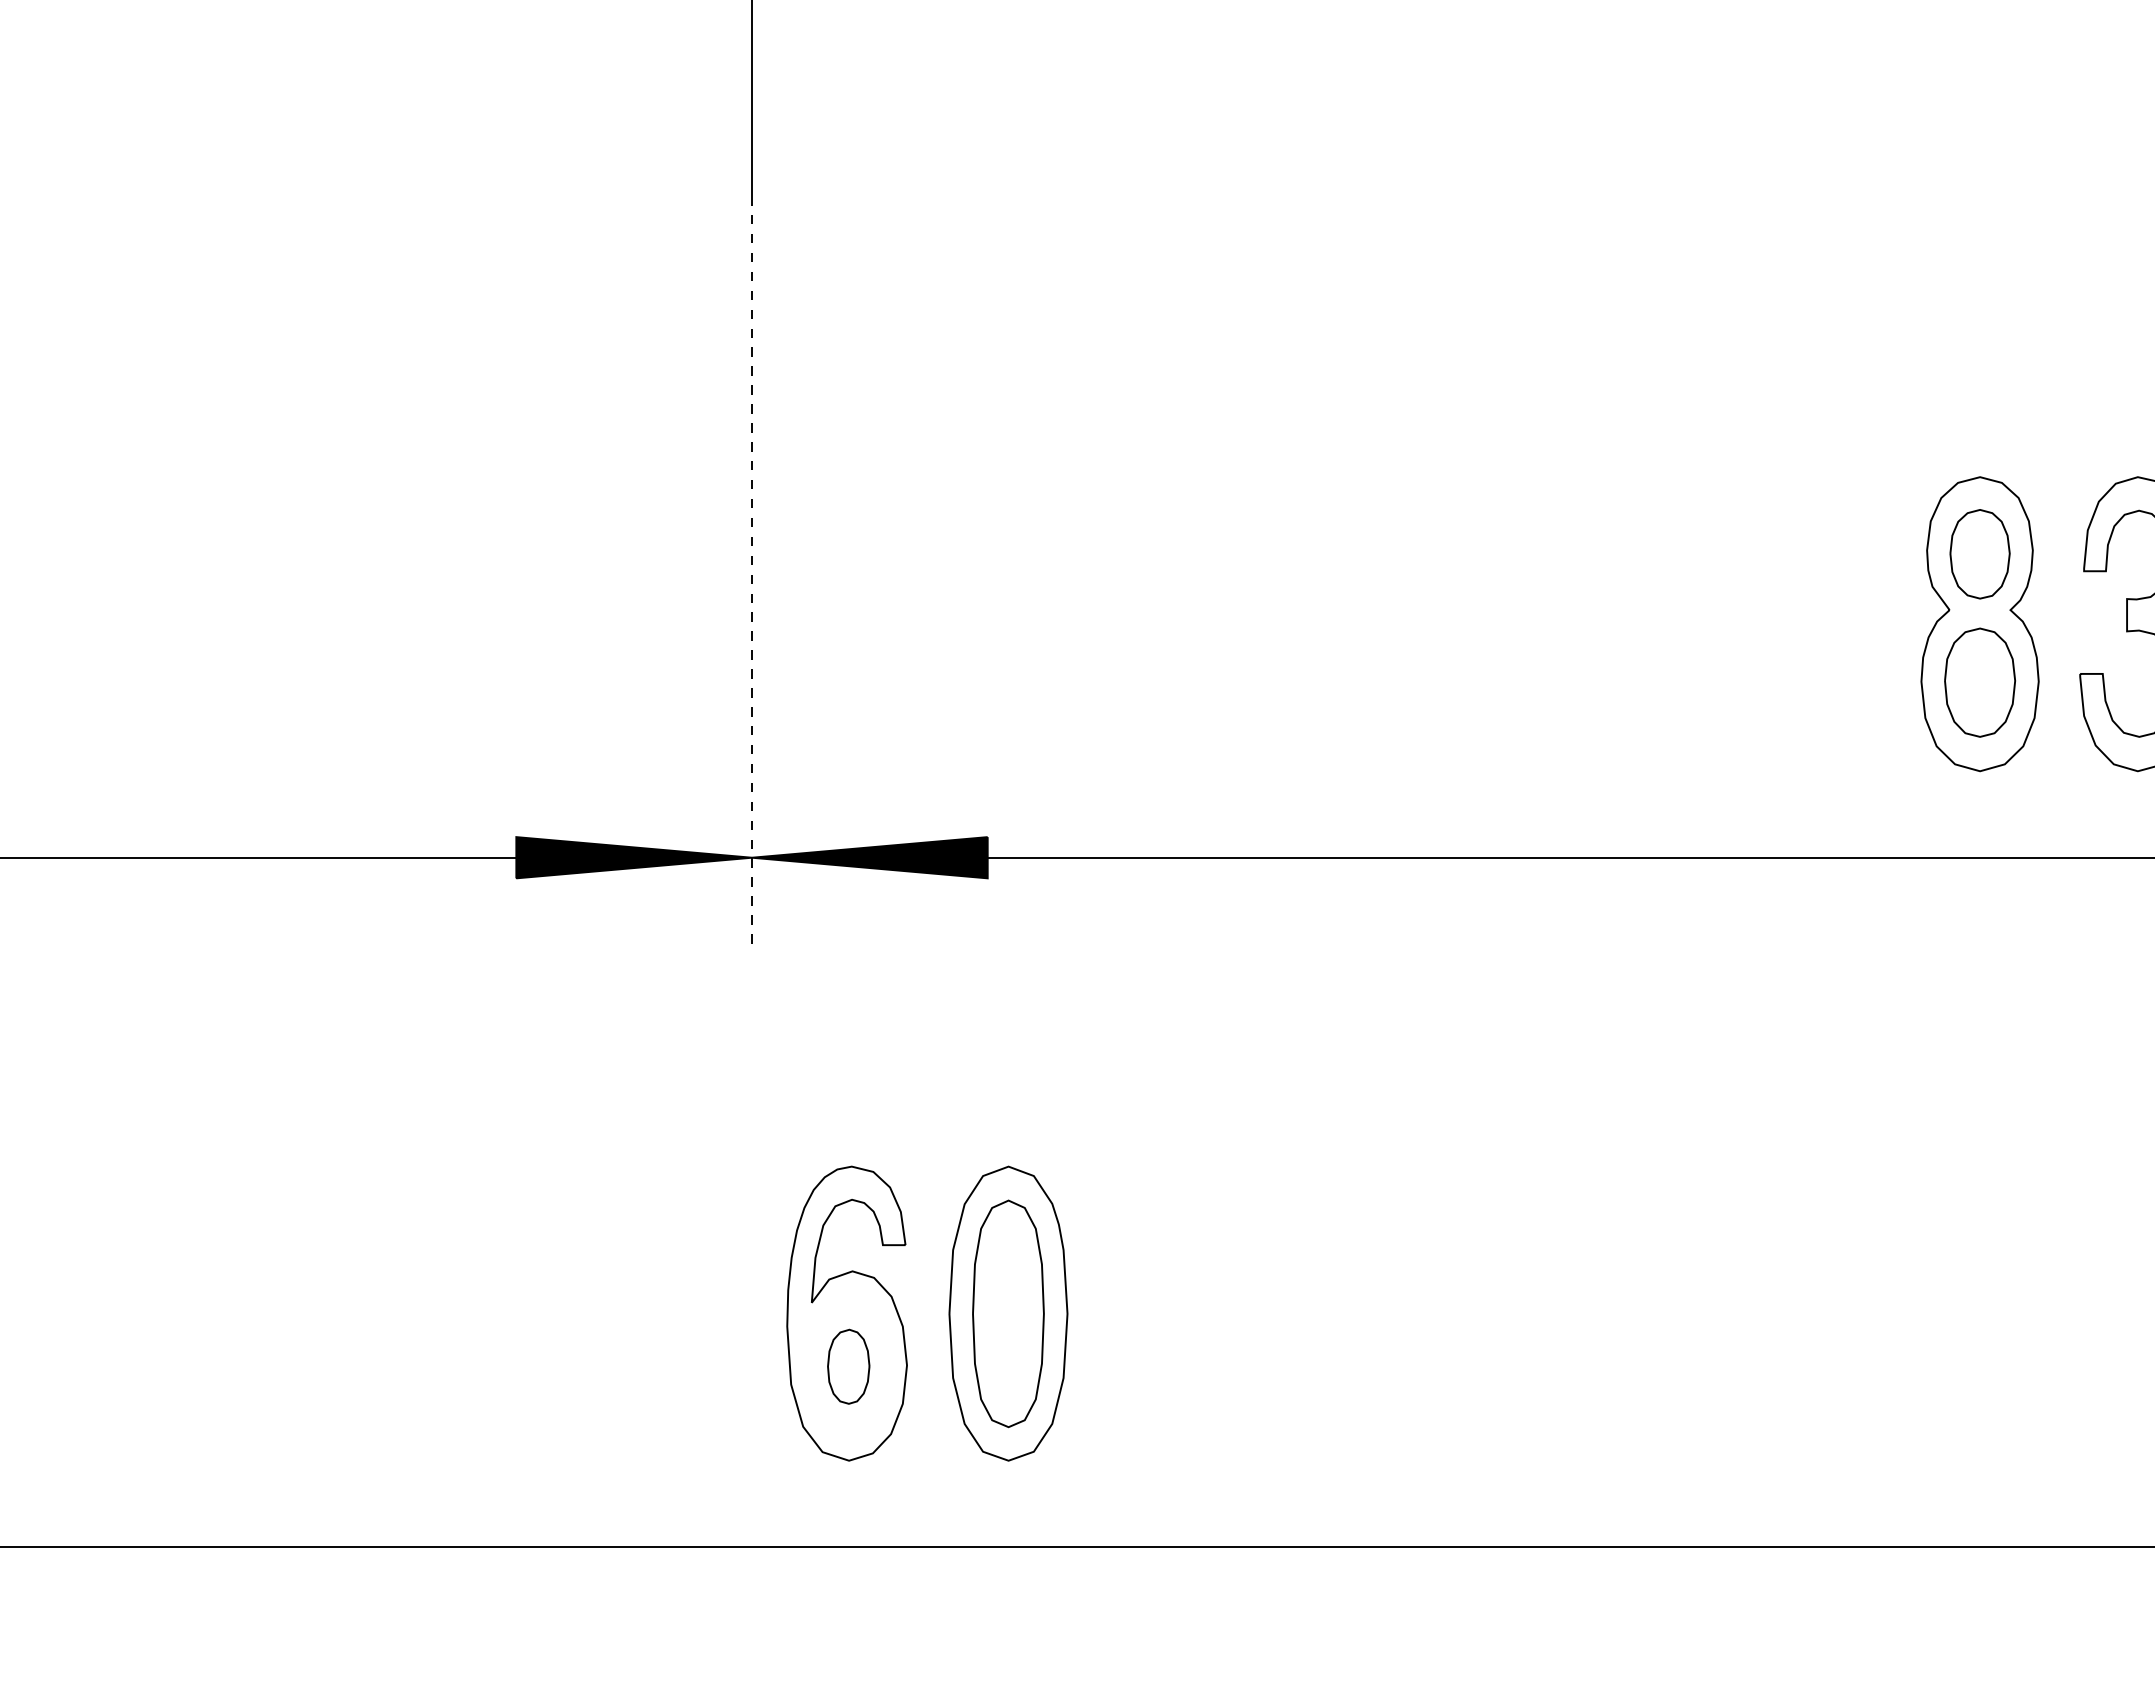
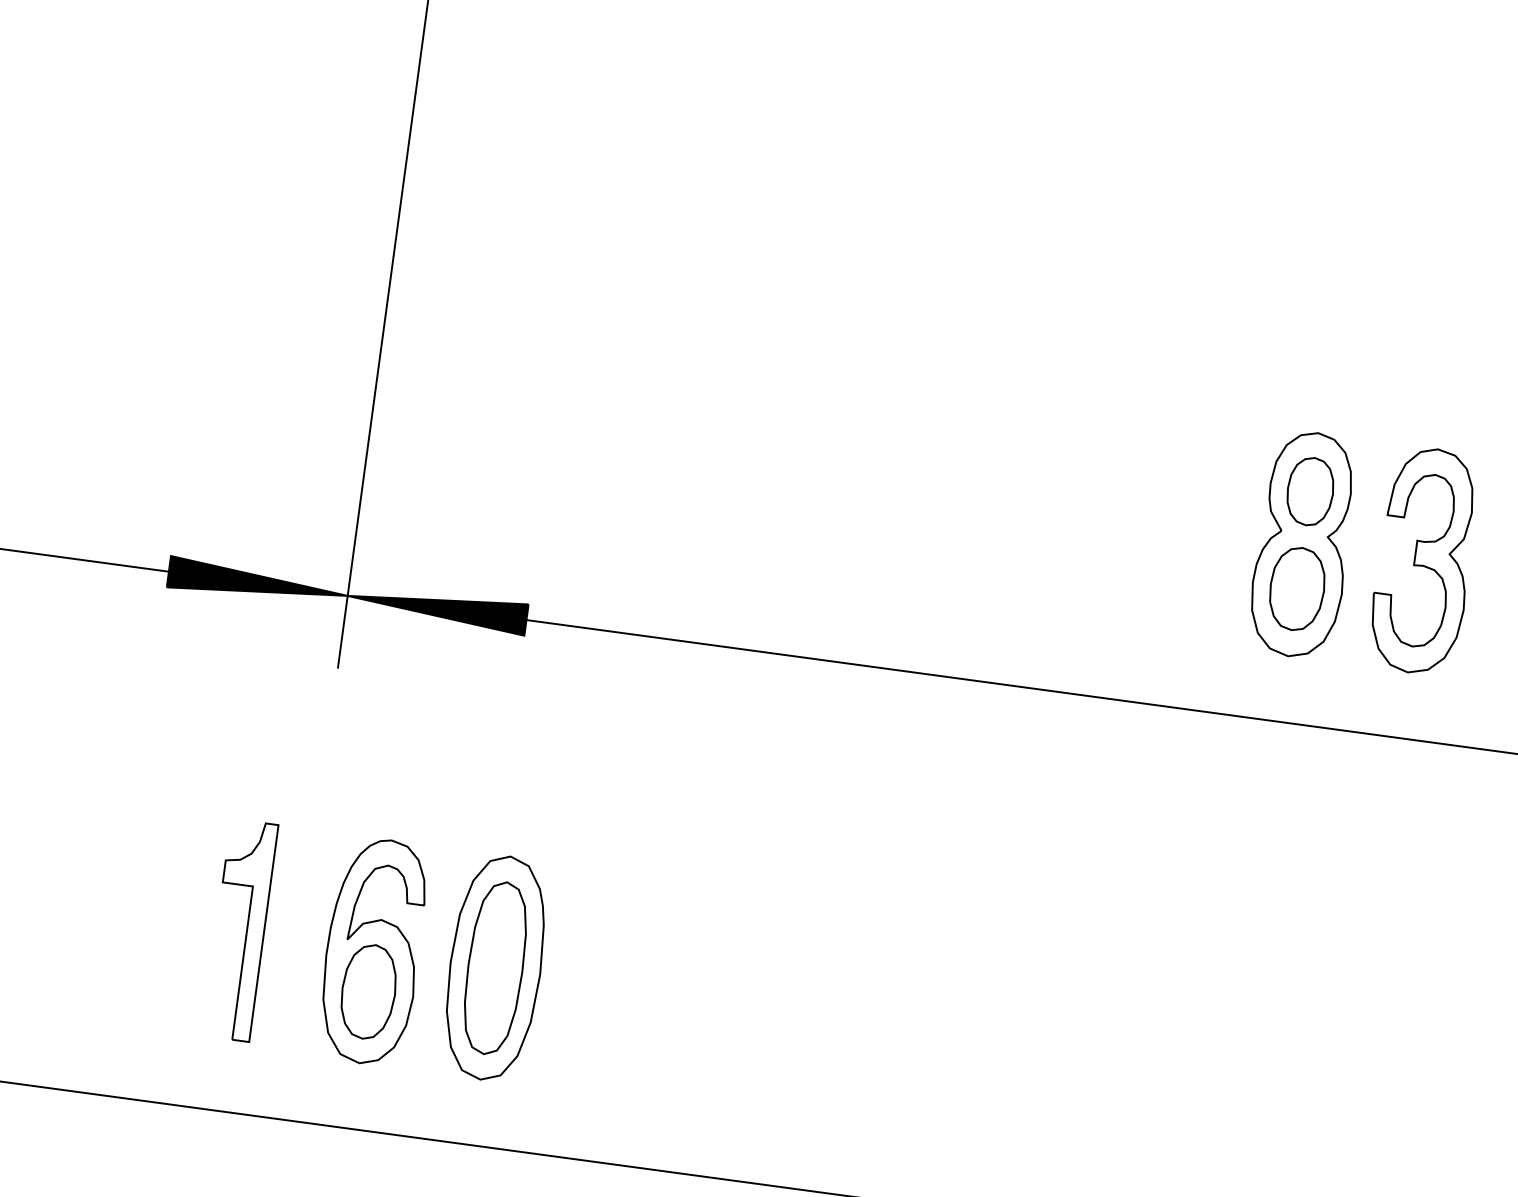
line: (752, 574) -> (377, 381), dashed -> solid
part: (679, 1309) -> (246, 931), added
part: (848, 1366) -> (368, 991), size x1.67

